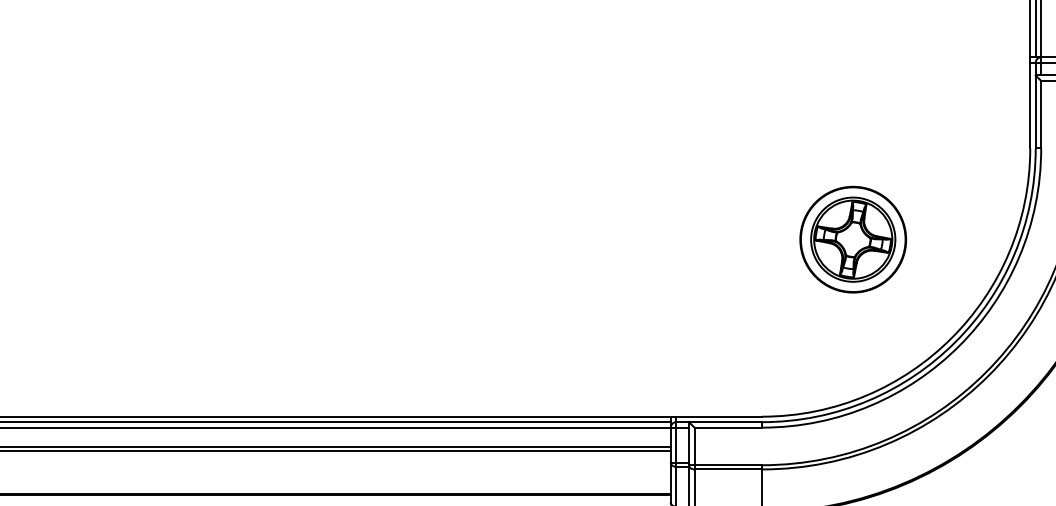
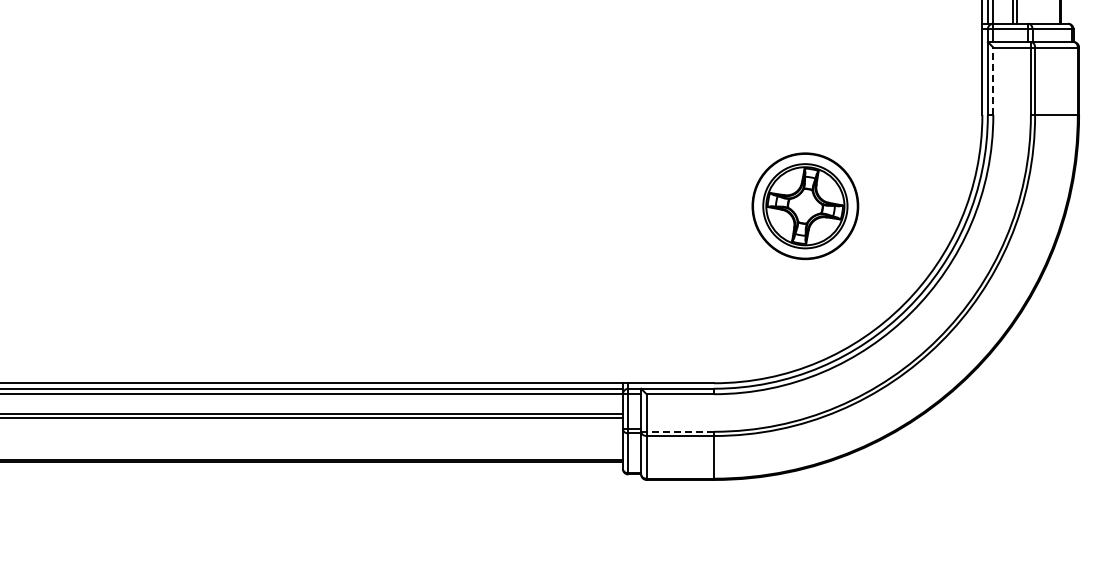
line: (1041, 114) -> (993, 81), solid -> dashed
line: (728, 464) -> (680, 431), solid -> dashed

